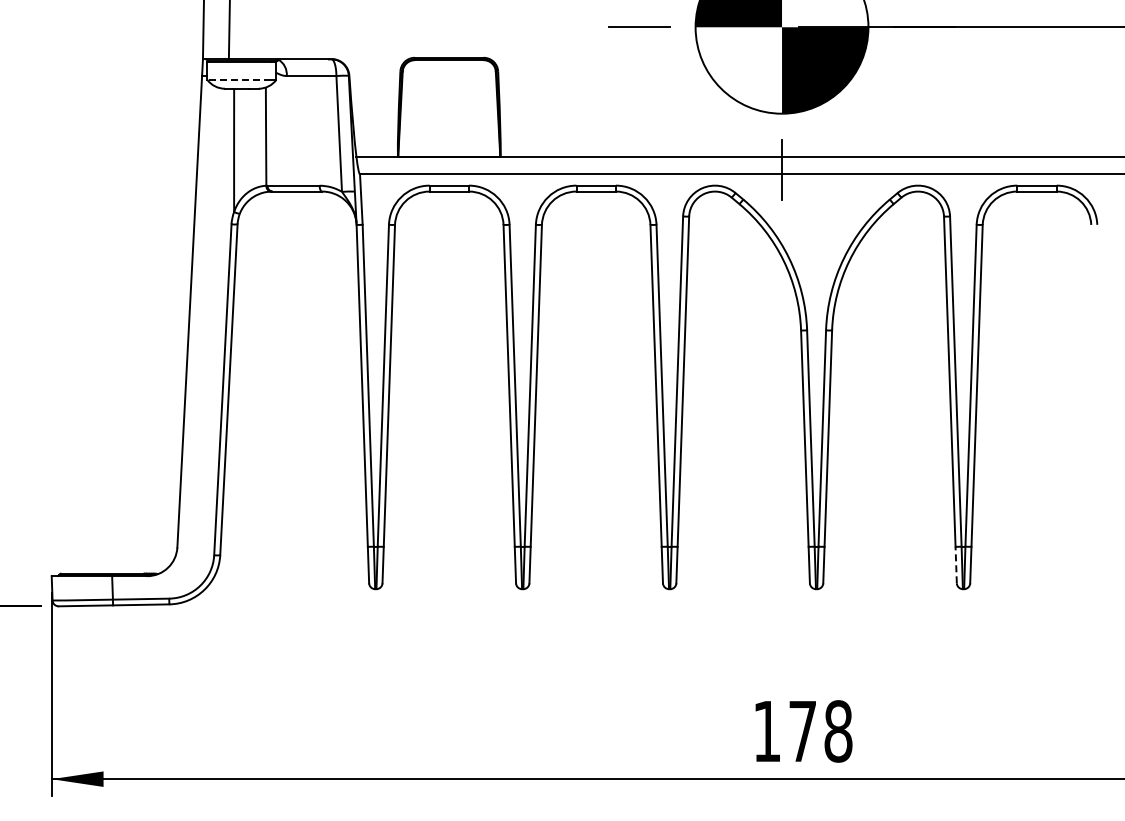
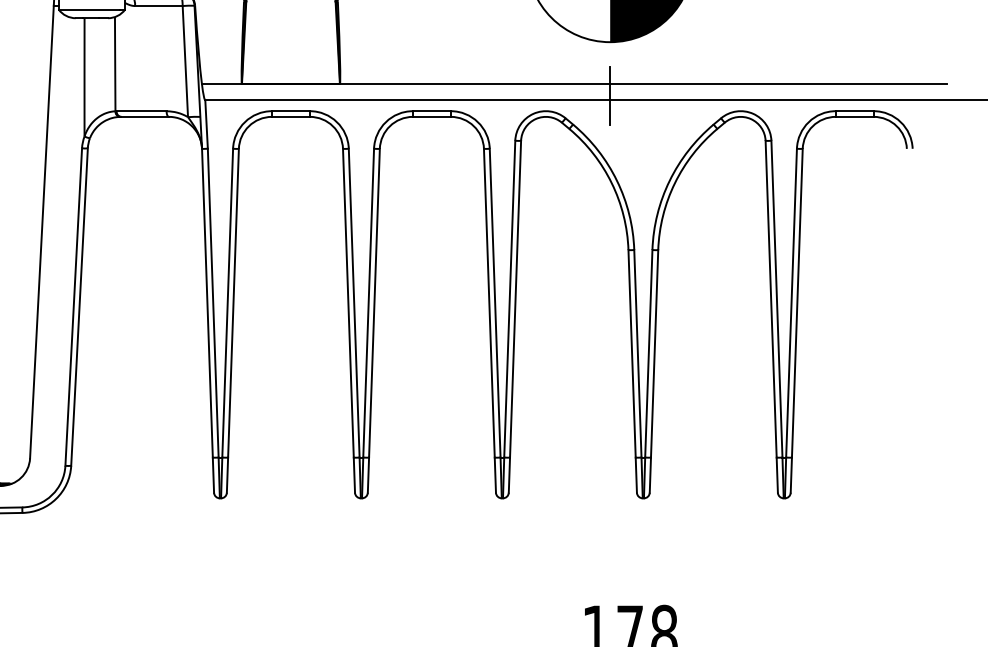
line: (239, 79) -> (89, 9), dashed -> solid
line: (956, 564) -> (777, 474), dashed -> solid

